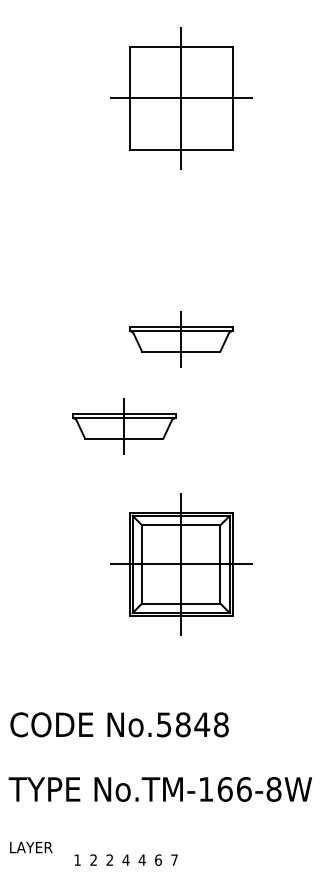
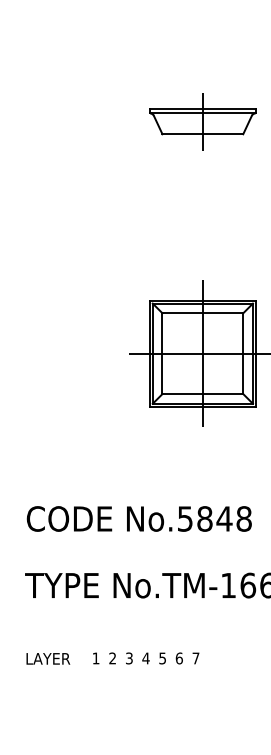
part: (124, 426) -> (144, 211), removed
text: (31, 847) -> (48, 658), moved
text: (141, 859) -> (161, 657), 4 -> 5
text: (109, 860) -> (128, 658), 2 -> 3

